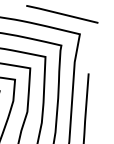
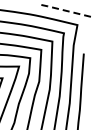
line: (60, 14) -> (63, 10), solid -> dashed

